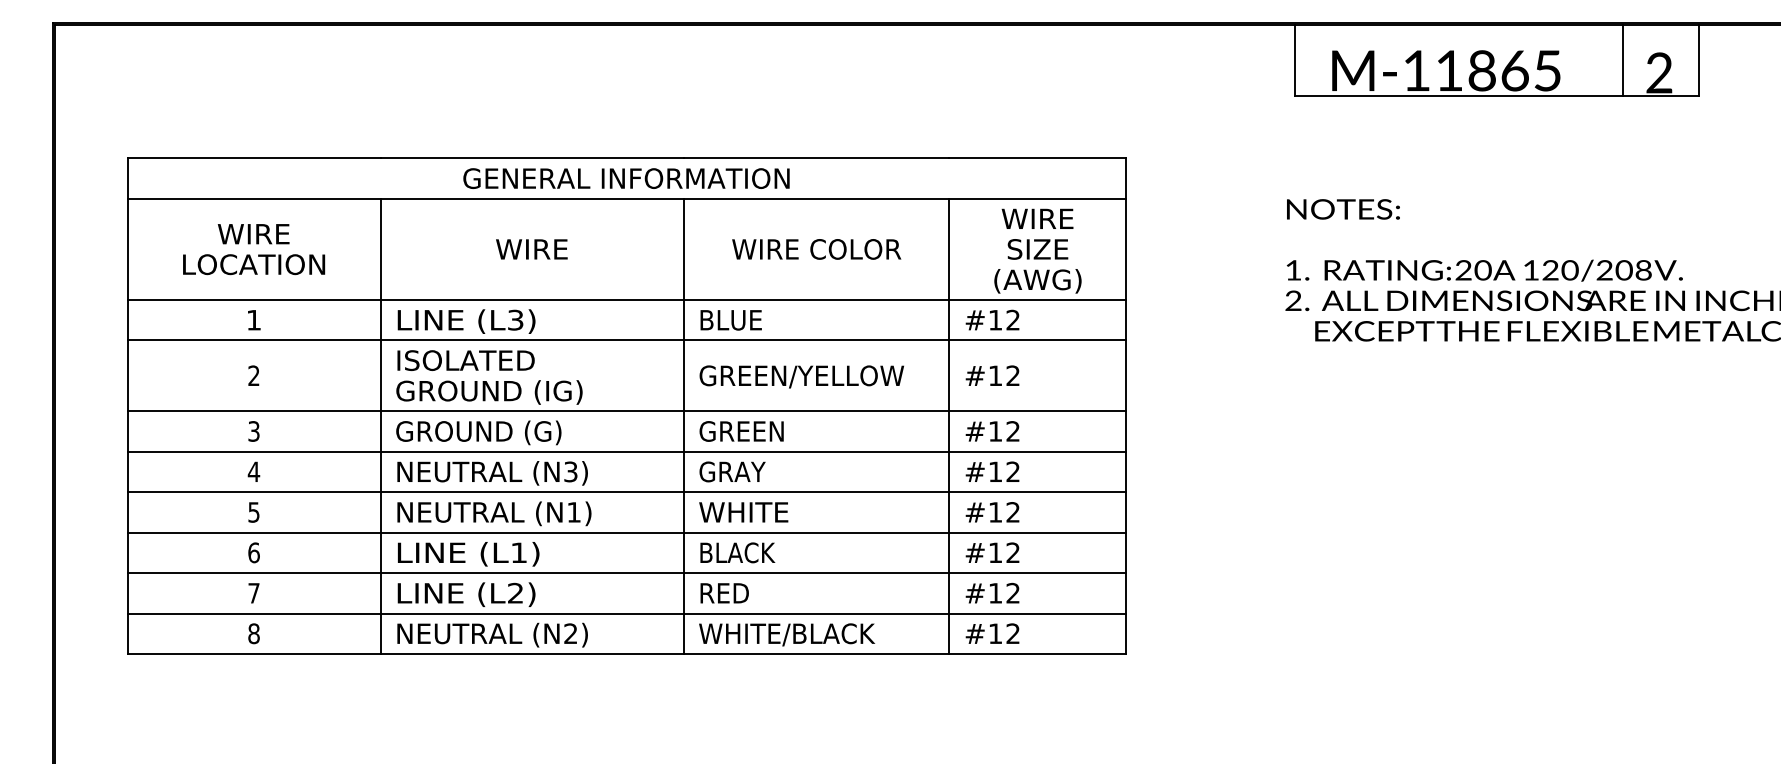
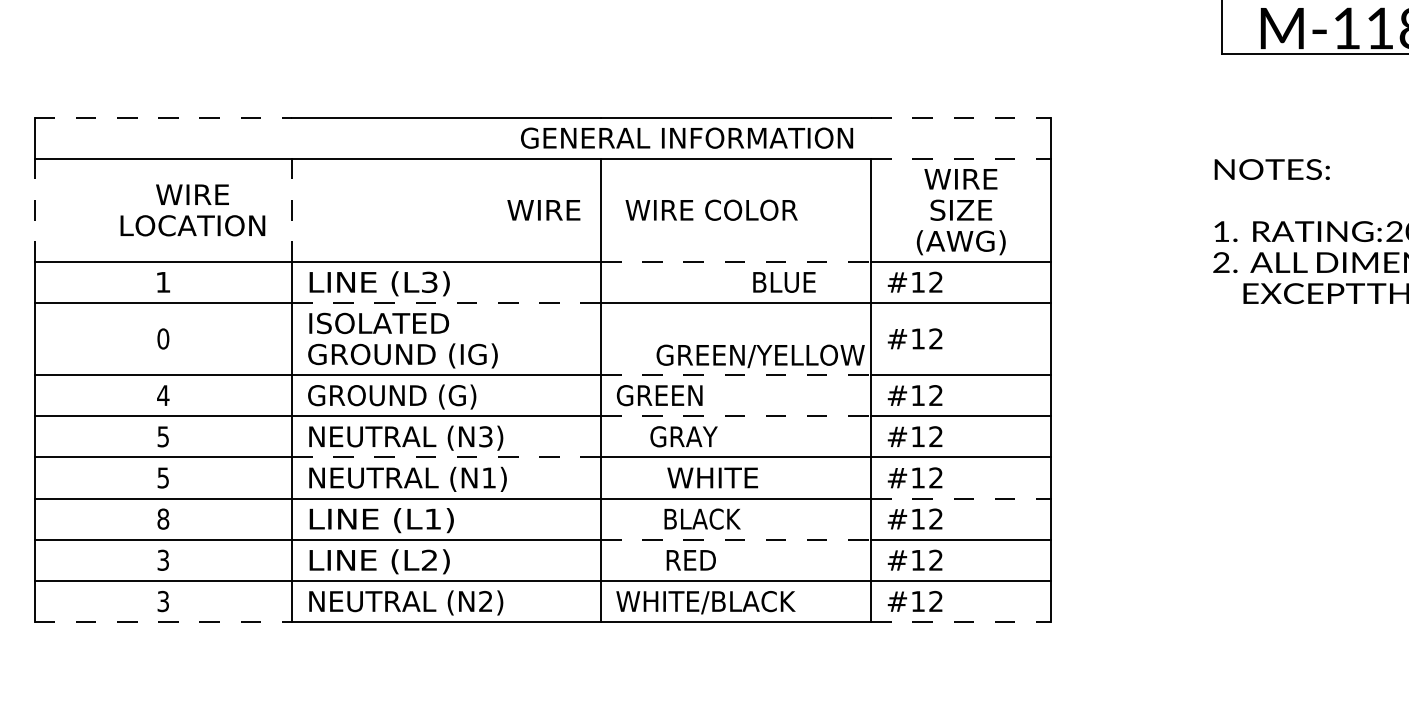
line: (254, 158) -> (163, 117), solid -> dashed
line: (1037, 158) -> (960, 117), solid -> dashed
text: (626, 178) -> (687, 138), moved
line: (1037, 198) -> (960, 158), solid -> dashed
line: (127, 249) -> (34, 210), solid -> dashed
text: (254, 249) -> (193, 210), moved
line: (380, 249) -> (292, 210), solid -> dashed
text: (531, 249) -> (543, 210), moved
text: (816, 249) -> (711, 210), moved
line: (816, 300) -> (735, 262), solid -> dashed
text: (730, 320) -> (783, 282), moved
line: (532, 340) -> (446, 302), solid -> dashed
text: (253, 375) -> (162, 338), 2 -> 0
text: (801, 376) -> (760, 355), moved
line: (816, 411) -> (735, 375), solid -> dashed
text: (253, 431) -> (162, 395), 3 -> 4
line: (816, 451) -> (735, 415), solid -> dashed
text: (253, 471) -> (162, 436), 4 -> 5
text: (732, 471) -> (683, 436), moved
line: (532, 492) -> (446, 457), solid -> dashed
text: (743, 512) -> (712, 478), moved
line: (1037, 532) -> (960, 498), solid -> dashed
text: (253, 552) -> (162, 518), 6 -> 8
text: (737, 552) -> (702, 518), moved
line: (816, 573) -> (735, 540), solid -> dashed
text: (253, 592) -> (162, 559), 7 -> 3
text: (724, 593) -> (691, 560), moved
text: (253, 633) -> (162, 601), 8 -> 3
line: (254, 654) -> (163, 622), solid -> dashed
line: (1037, 654) -> (960, 622), solid -> dashed

